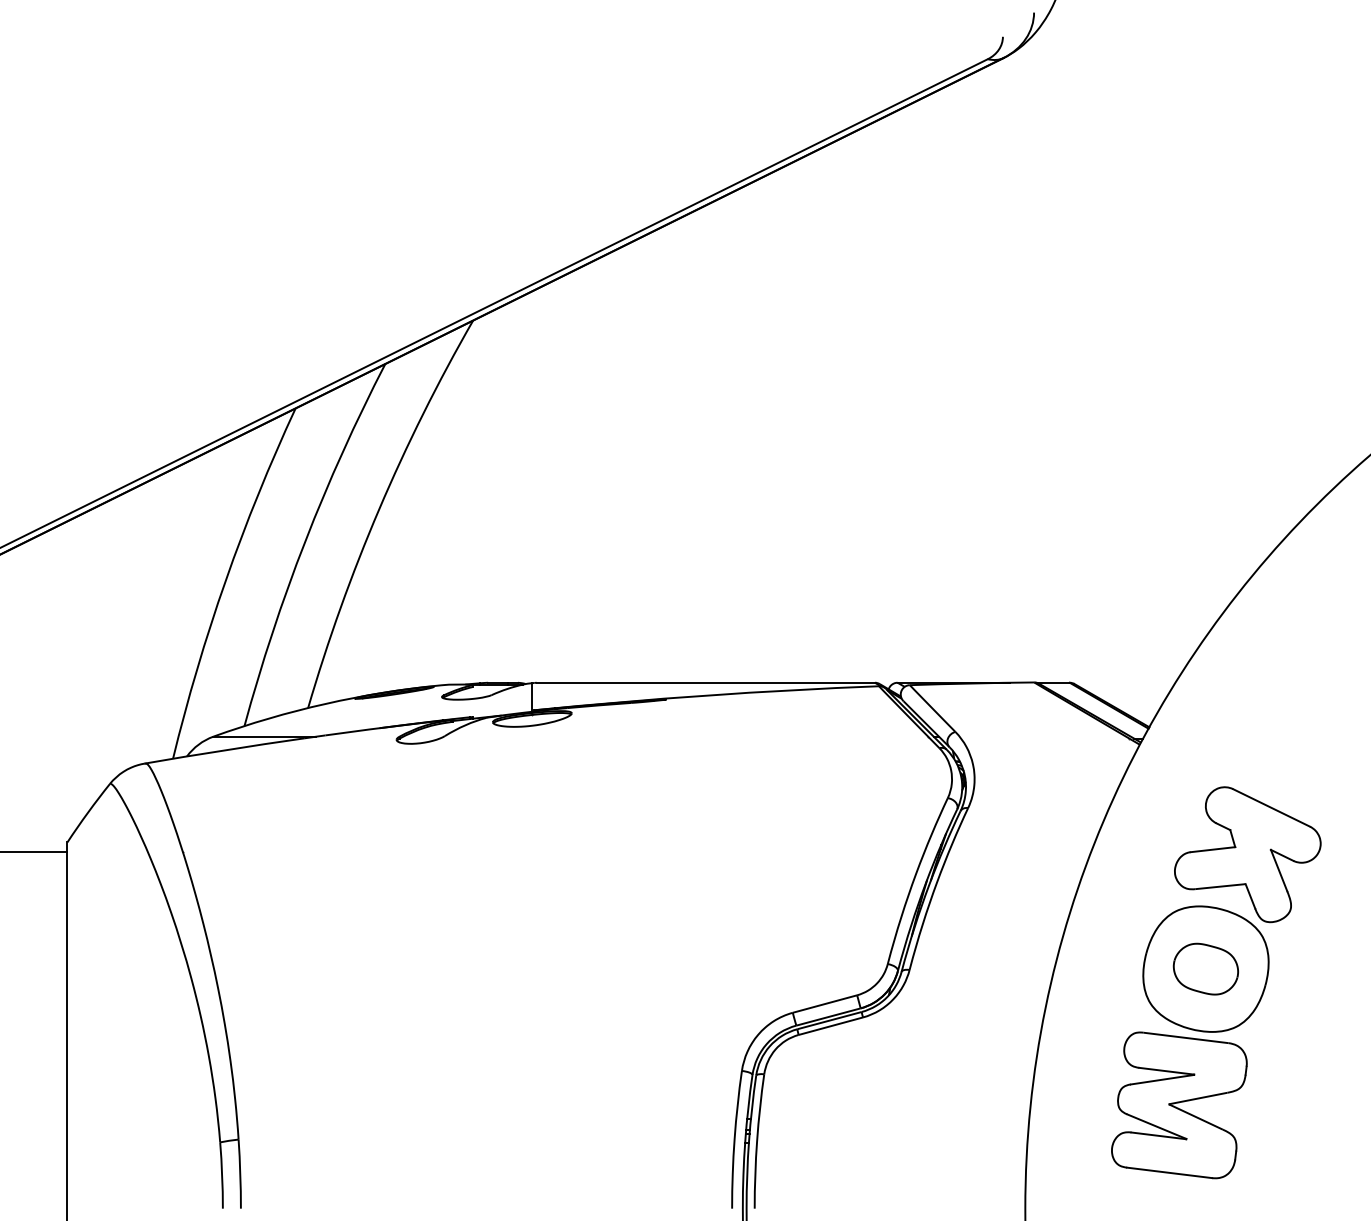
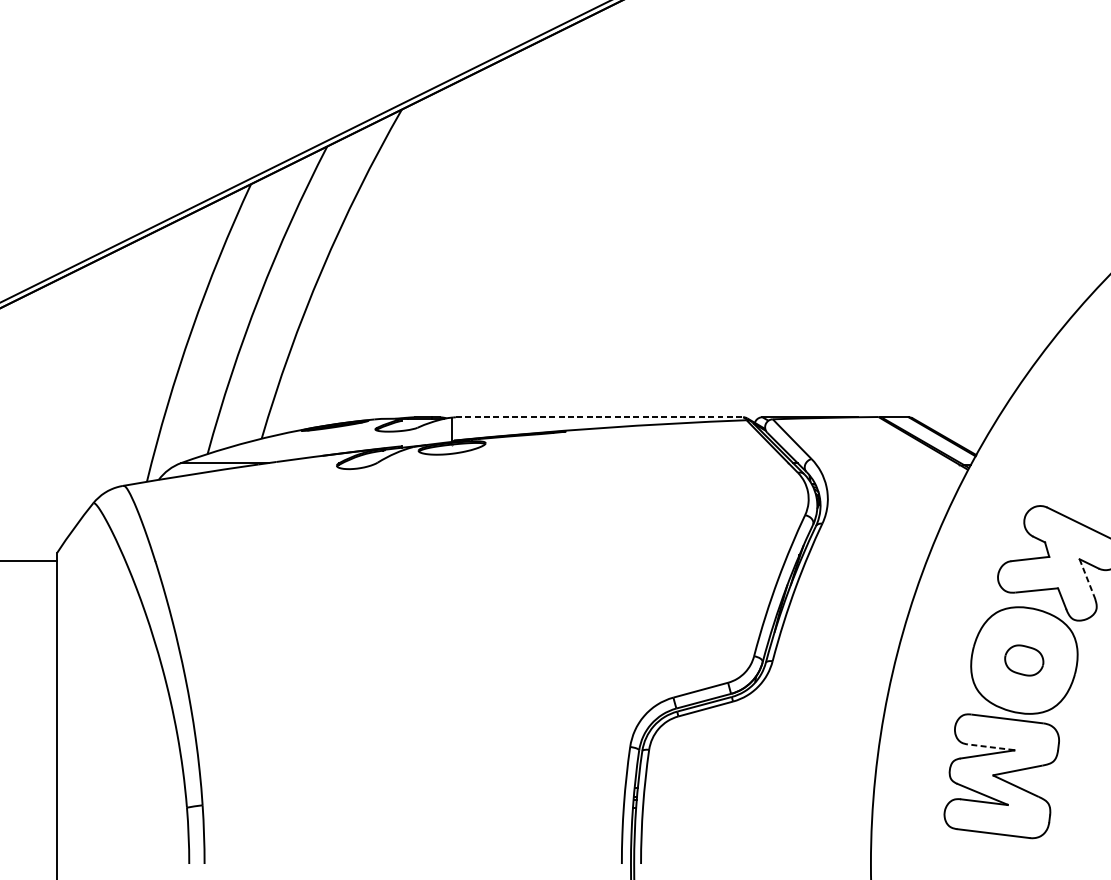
line: (706, 682) -> (600, 417), solid -> dashed
line: (1279, 870) -> (1086, 576), solid -> dashed
part: (1205, 968) -> (1023, 659), size x0.7
line: (1166, 1071) -> (990, 747), solid -> dashed

